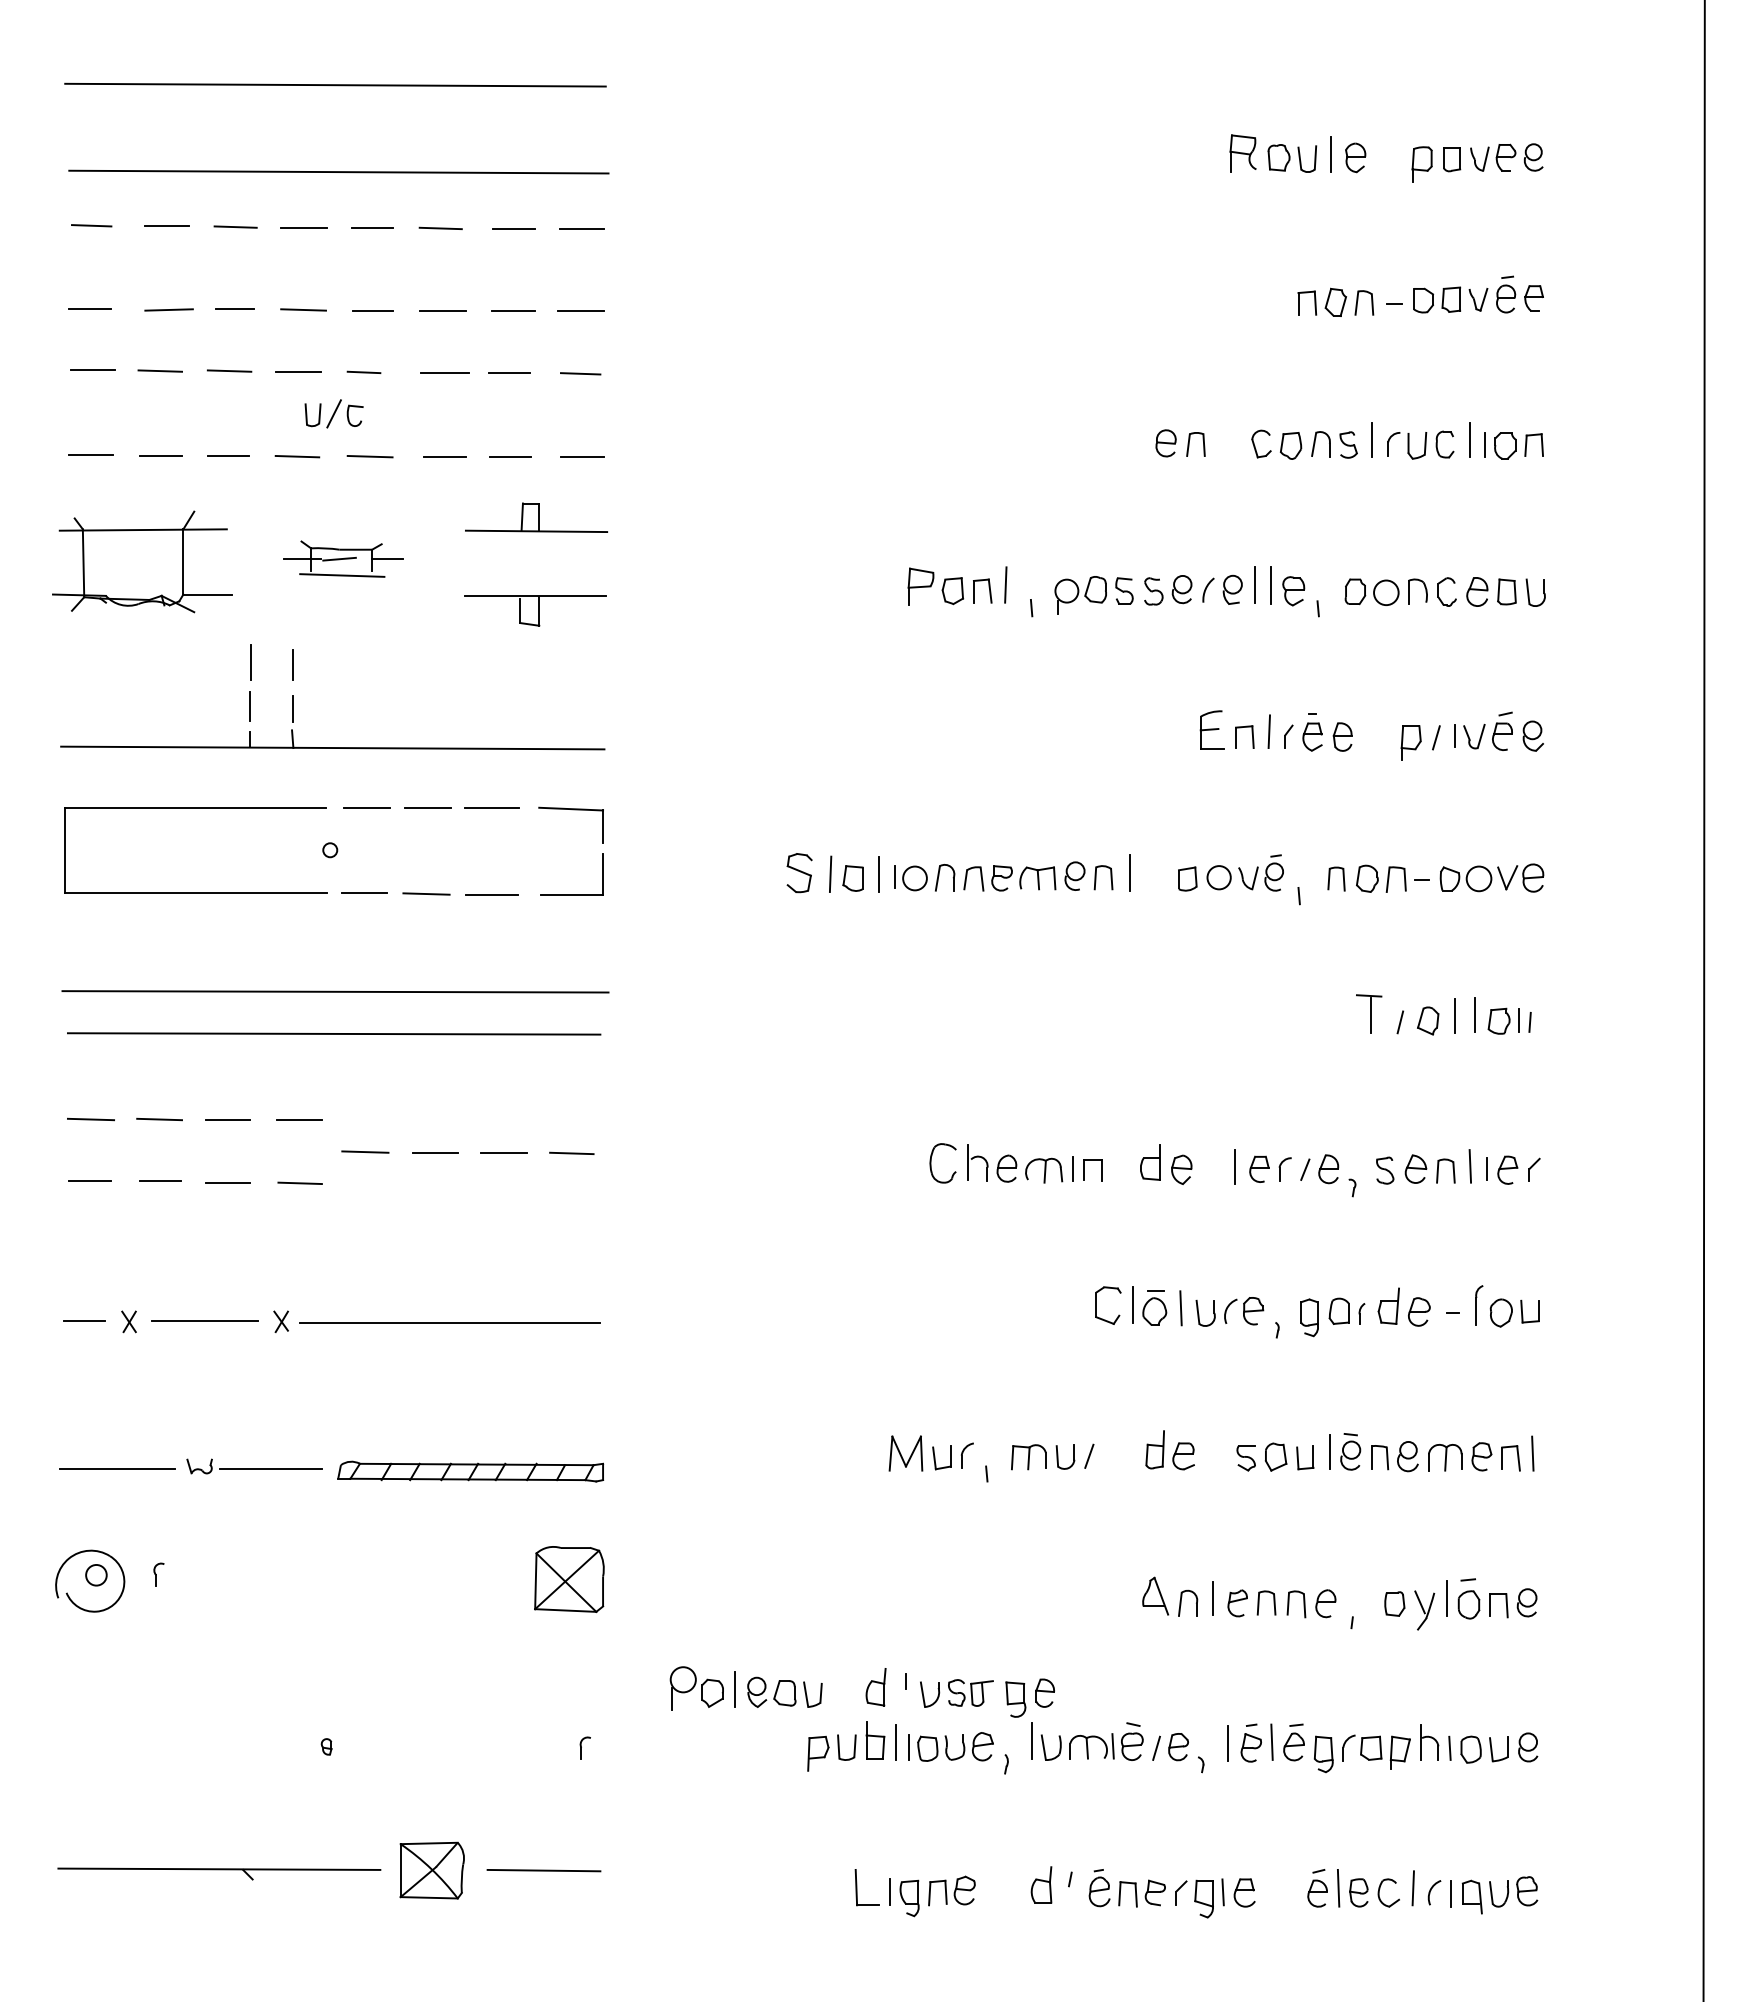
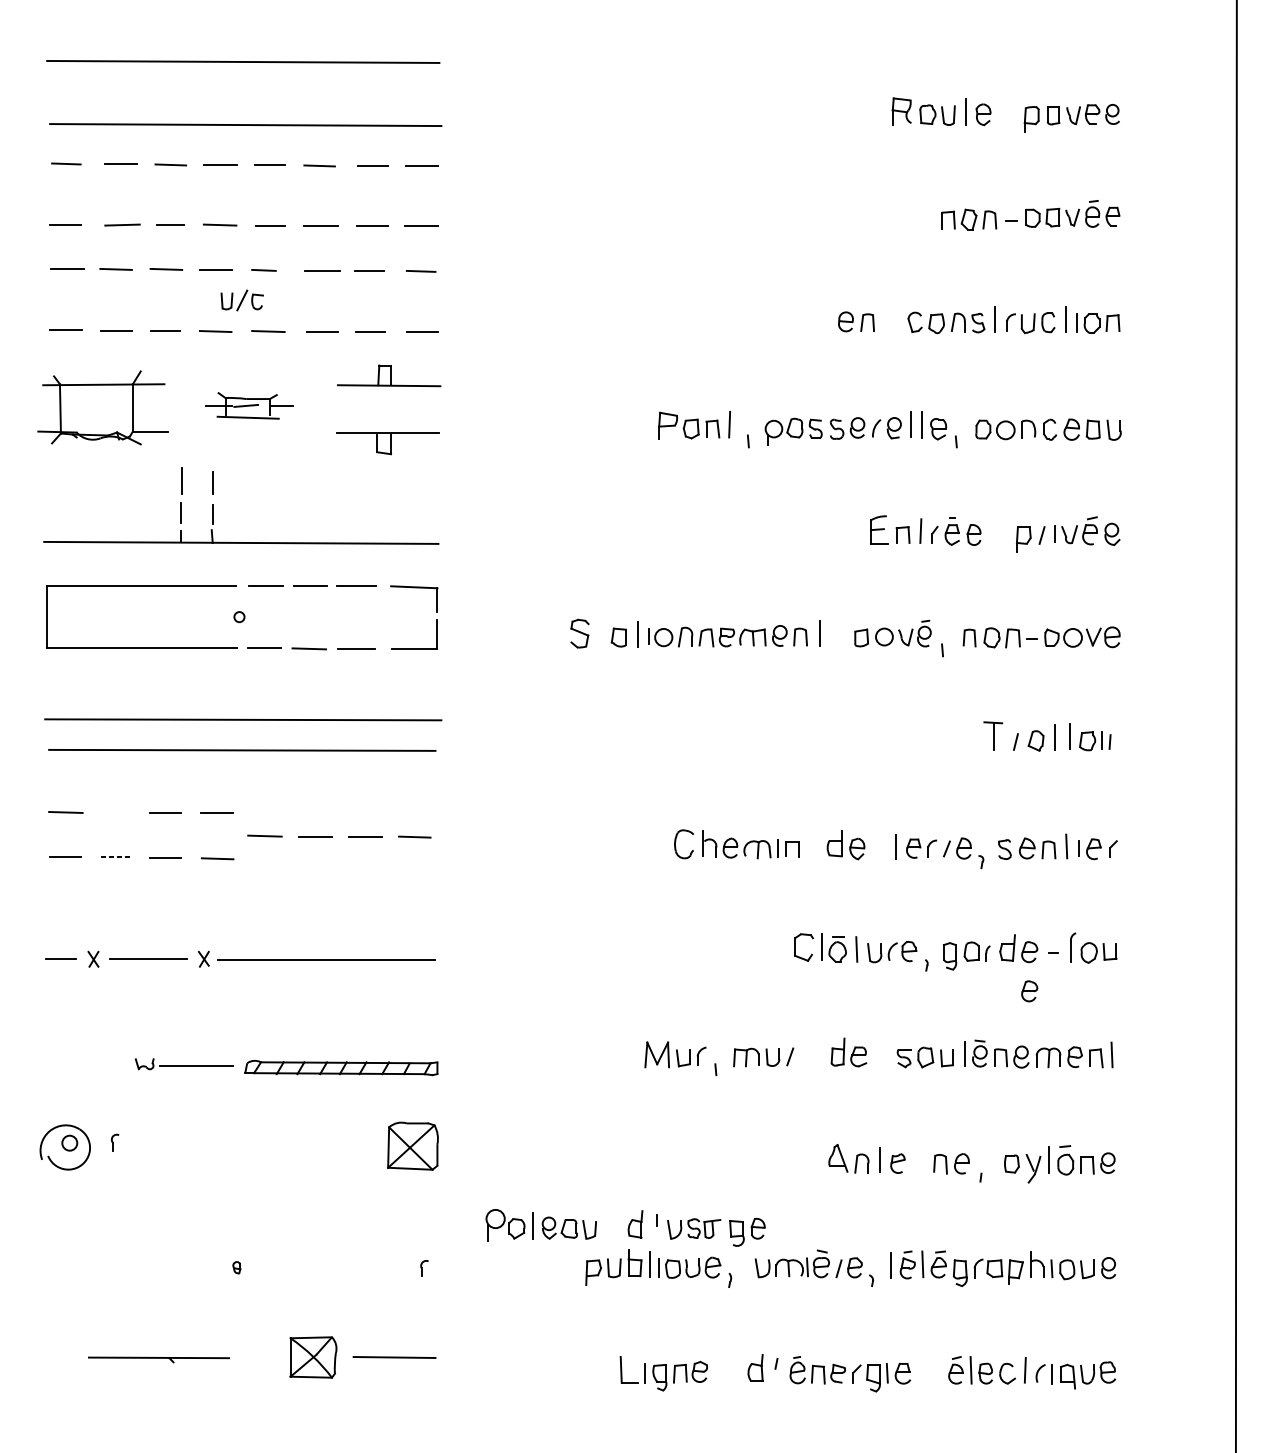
line: (830, 873) -> (602, 633), removed
line: (159, 1119) -> (115, 812), removed
line: (160, 1181) -> (116, 857), solid -> dashed
part: (1419, 1365) -> (1029, 990), added
line: (117, 1469) -> (85, 1066), removed
part: (1259, 1602) -> (913, 1162), removed
line: (1032, 1740) -> (749, 1263), removed
part: (219, 1873) -> (159, 1359), size x0.6

